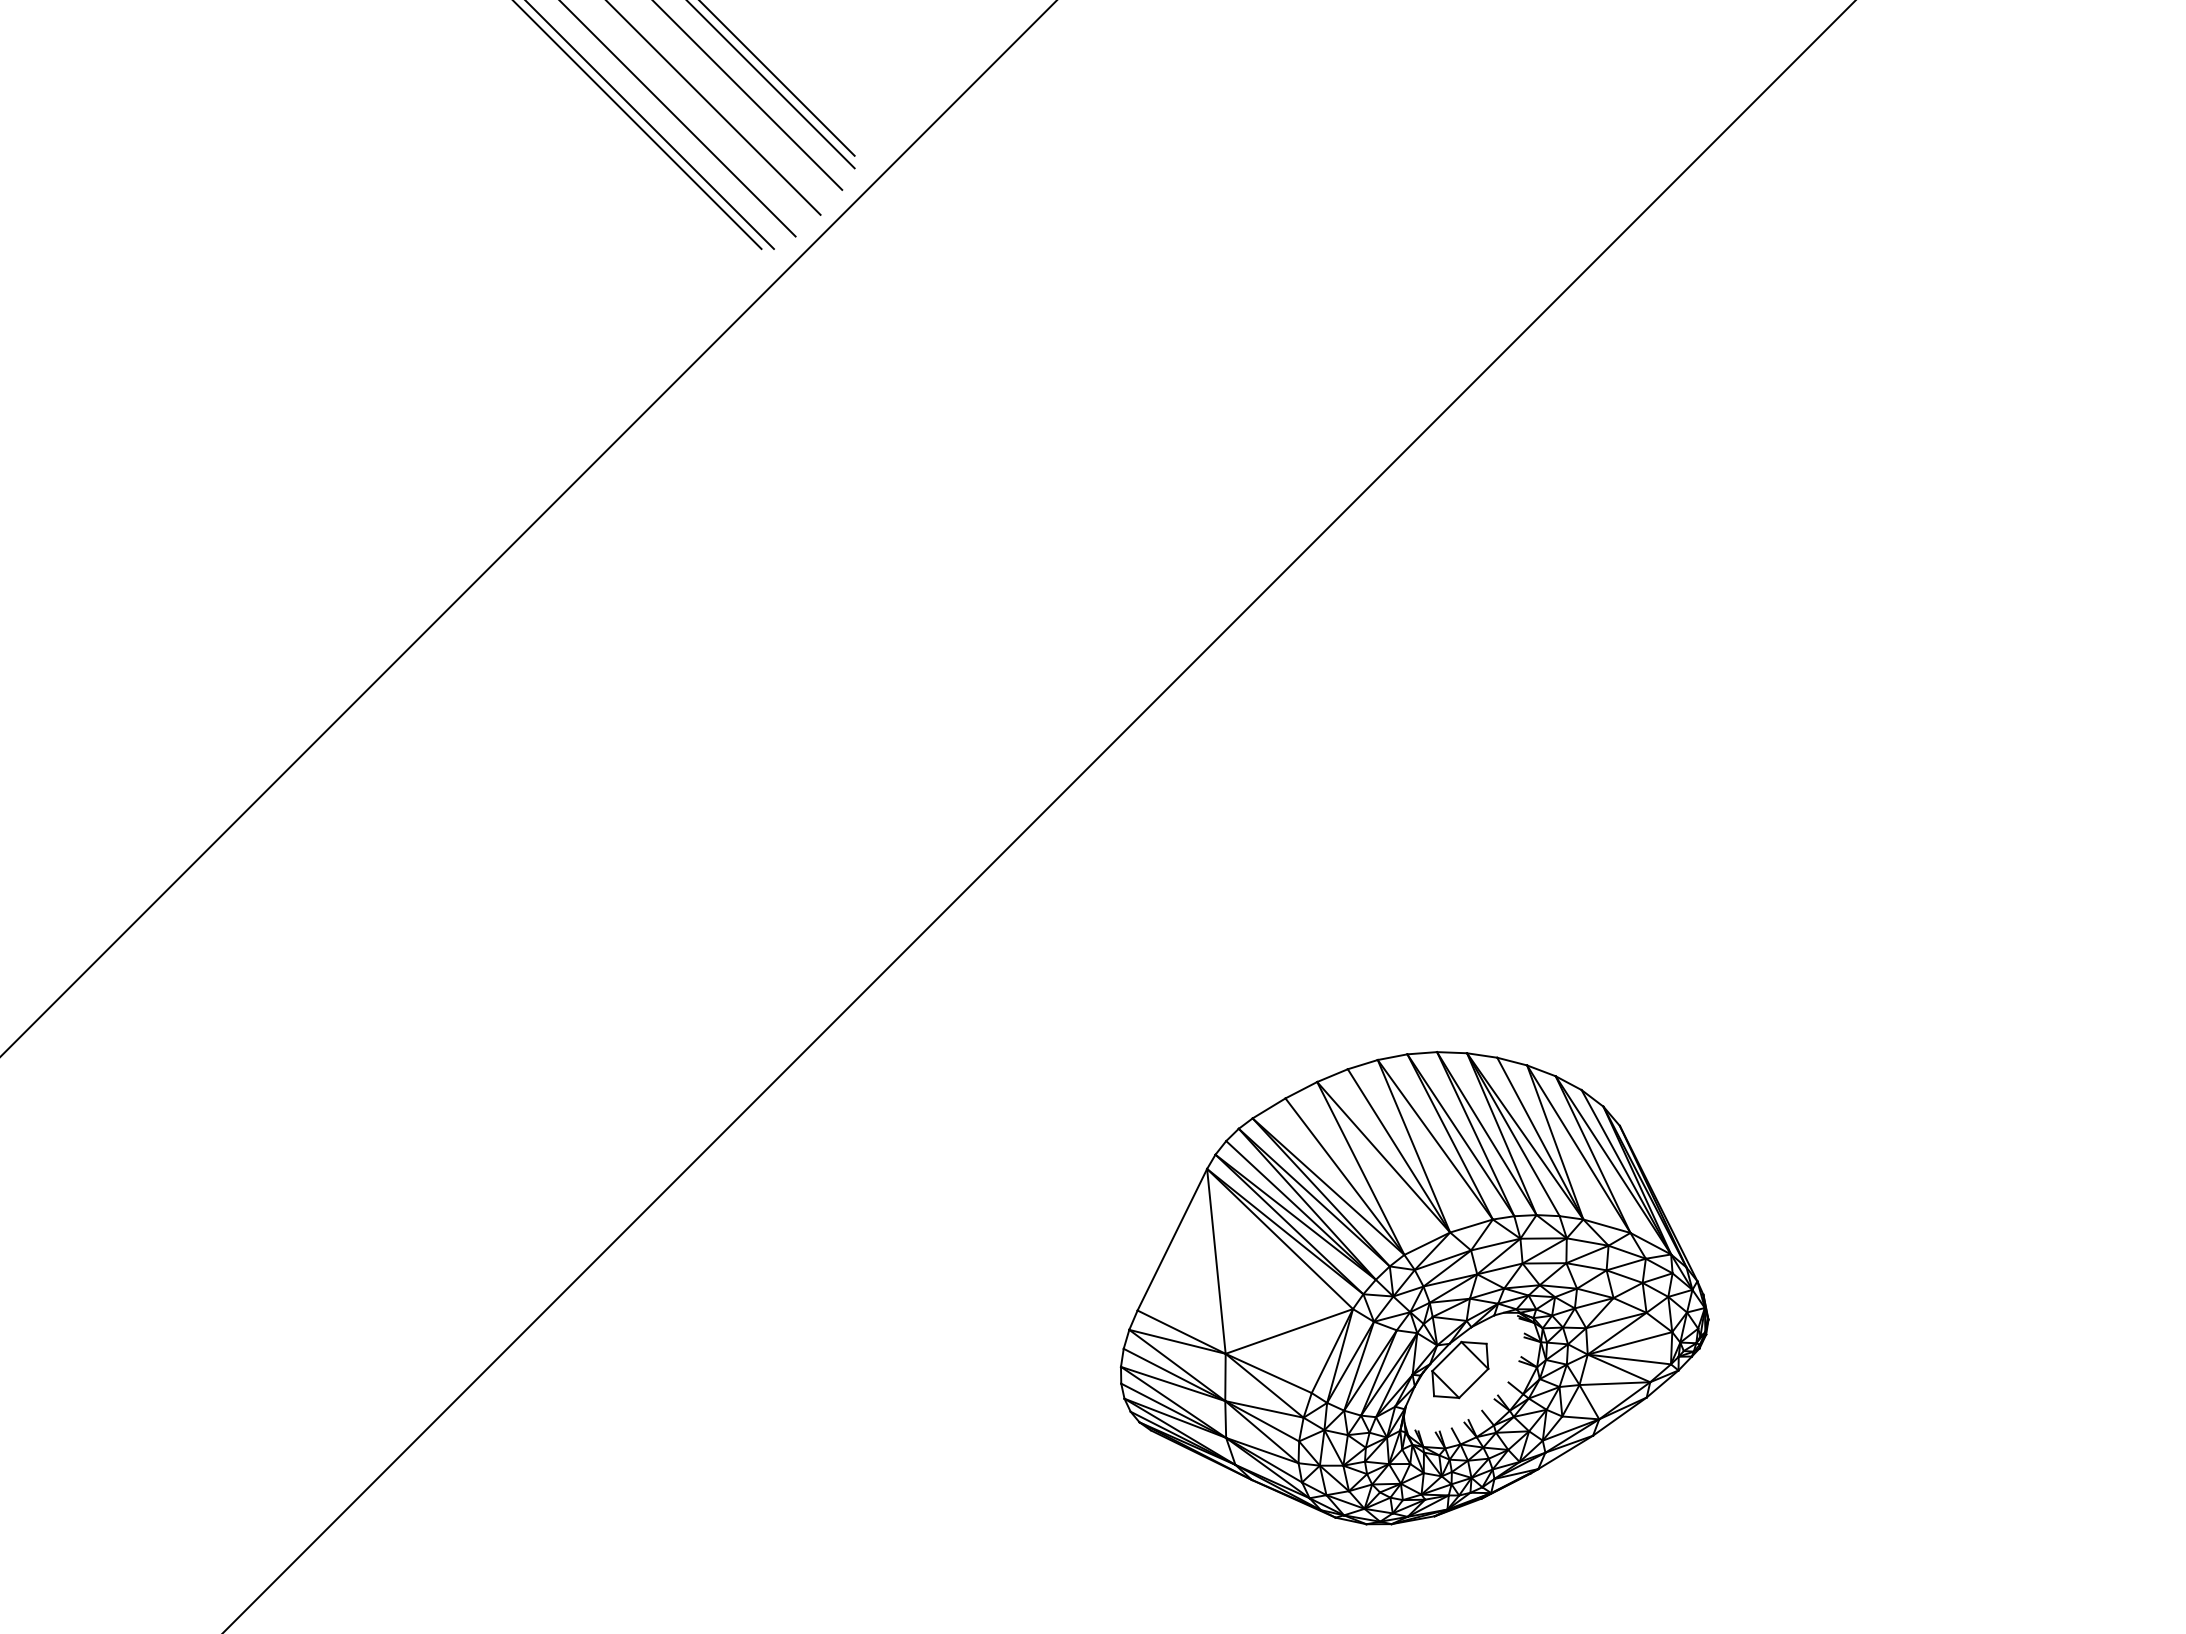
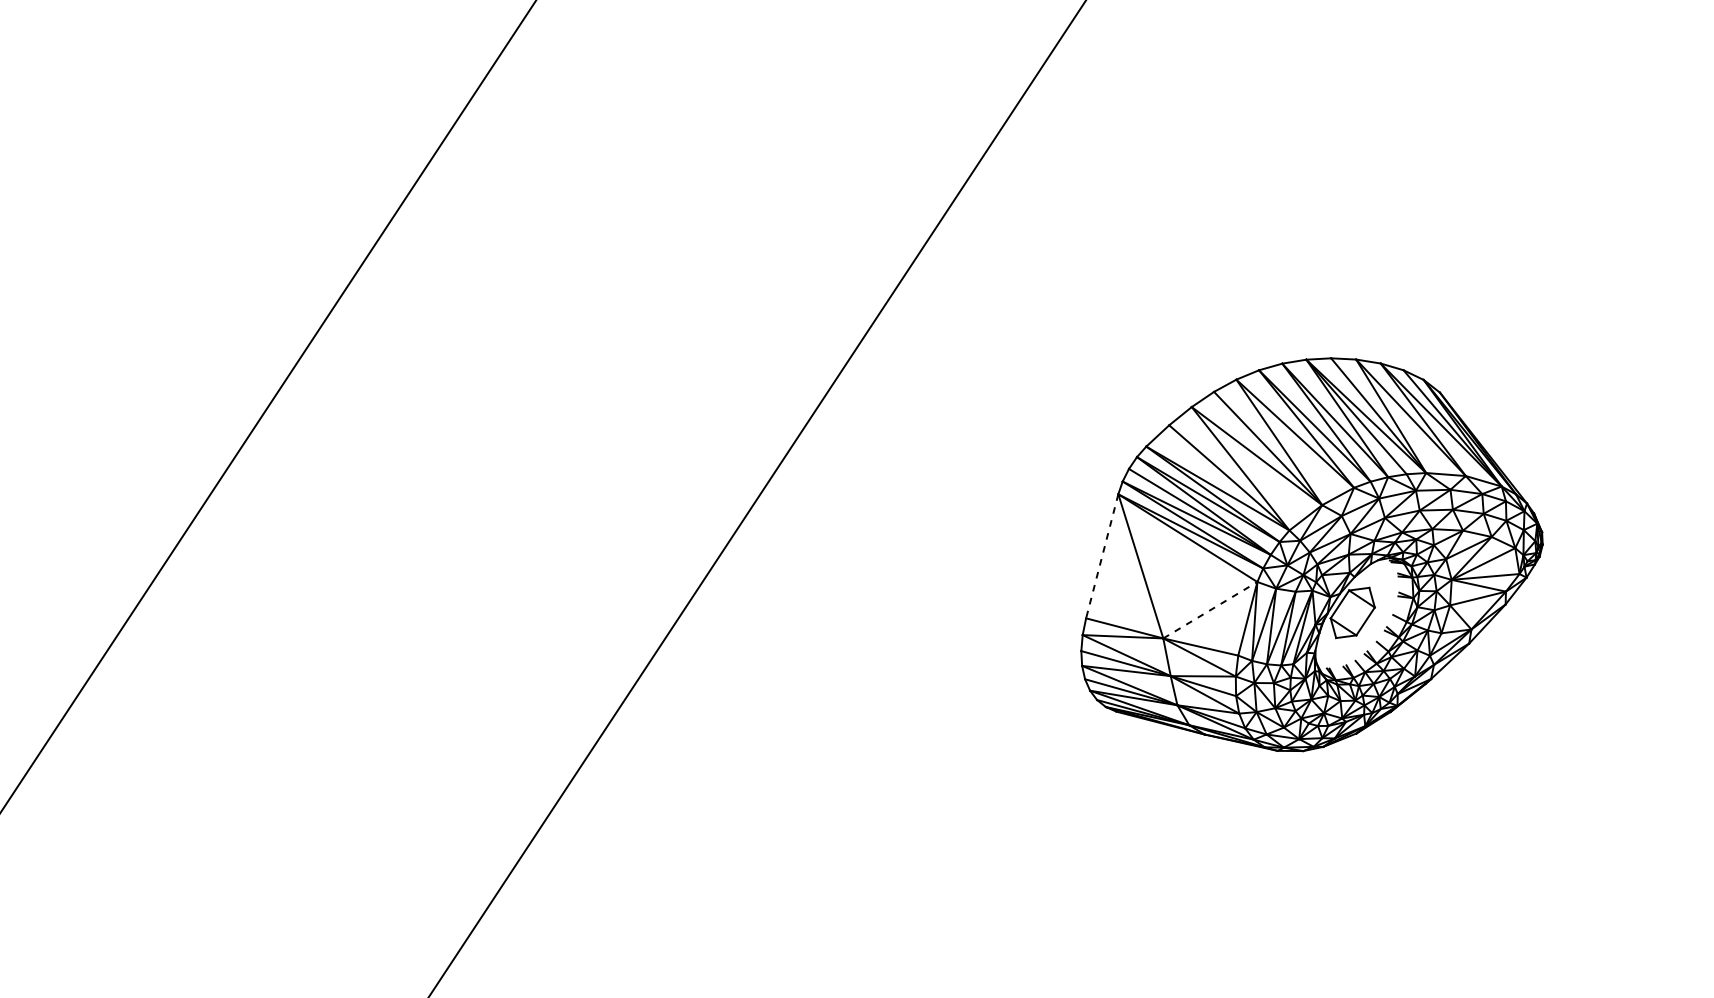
line: (1172, 1239) -> (1102, 556), solid -> dashed
line: (1289, 1331) -> (1210, 610), solid -> dashed

